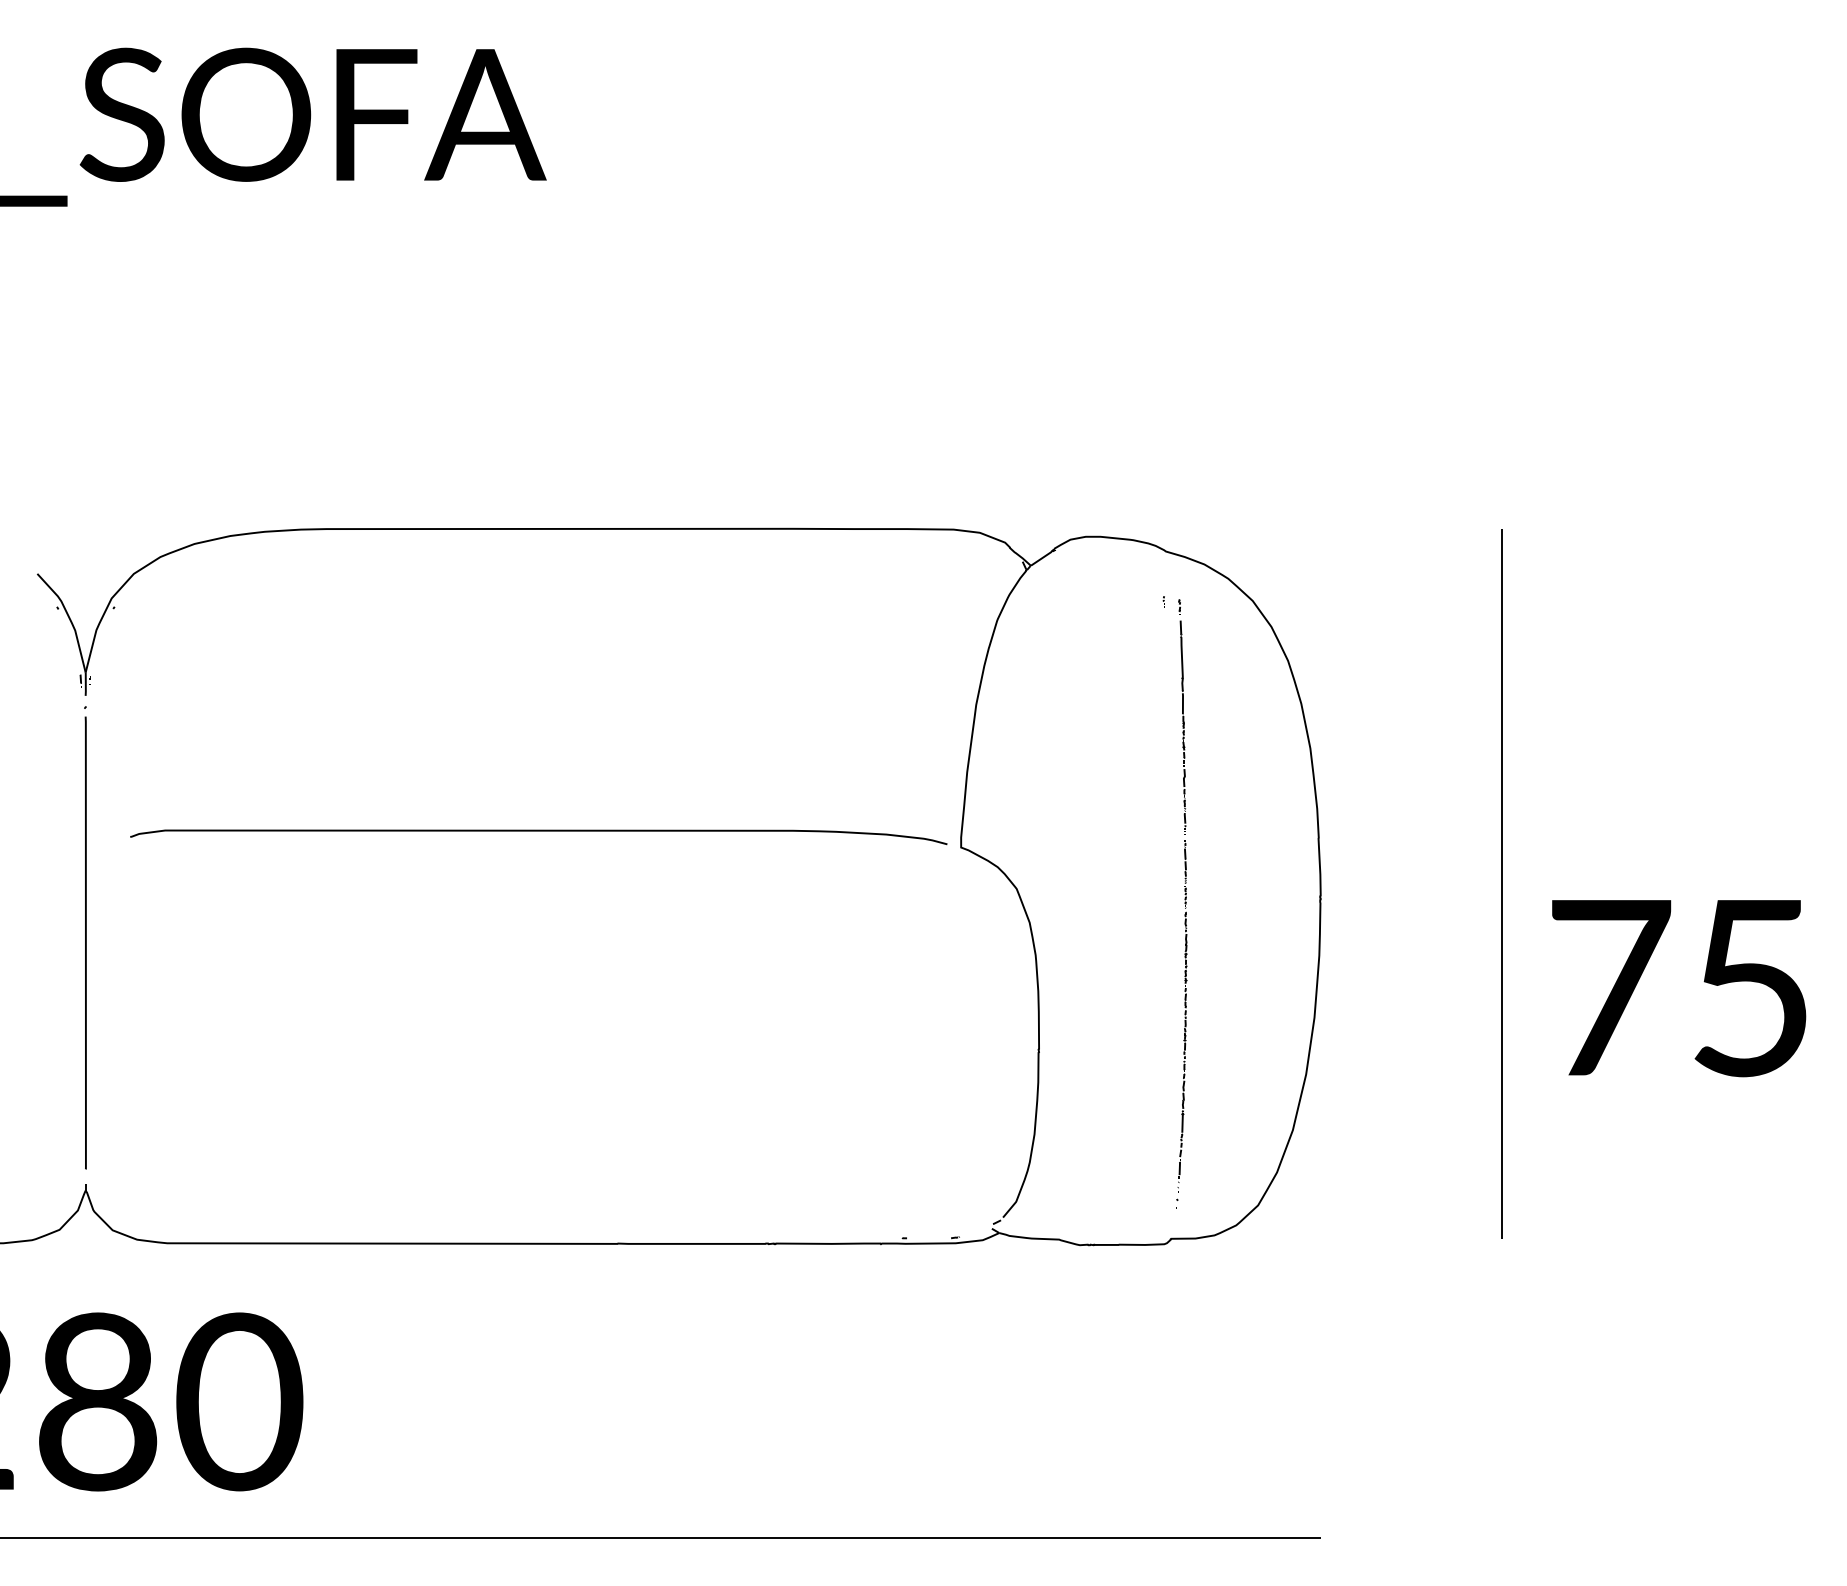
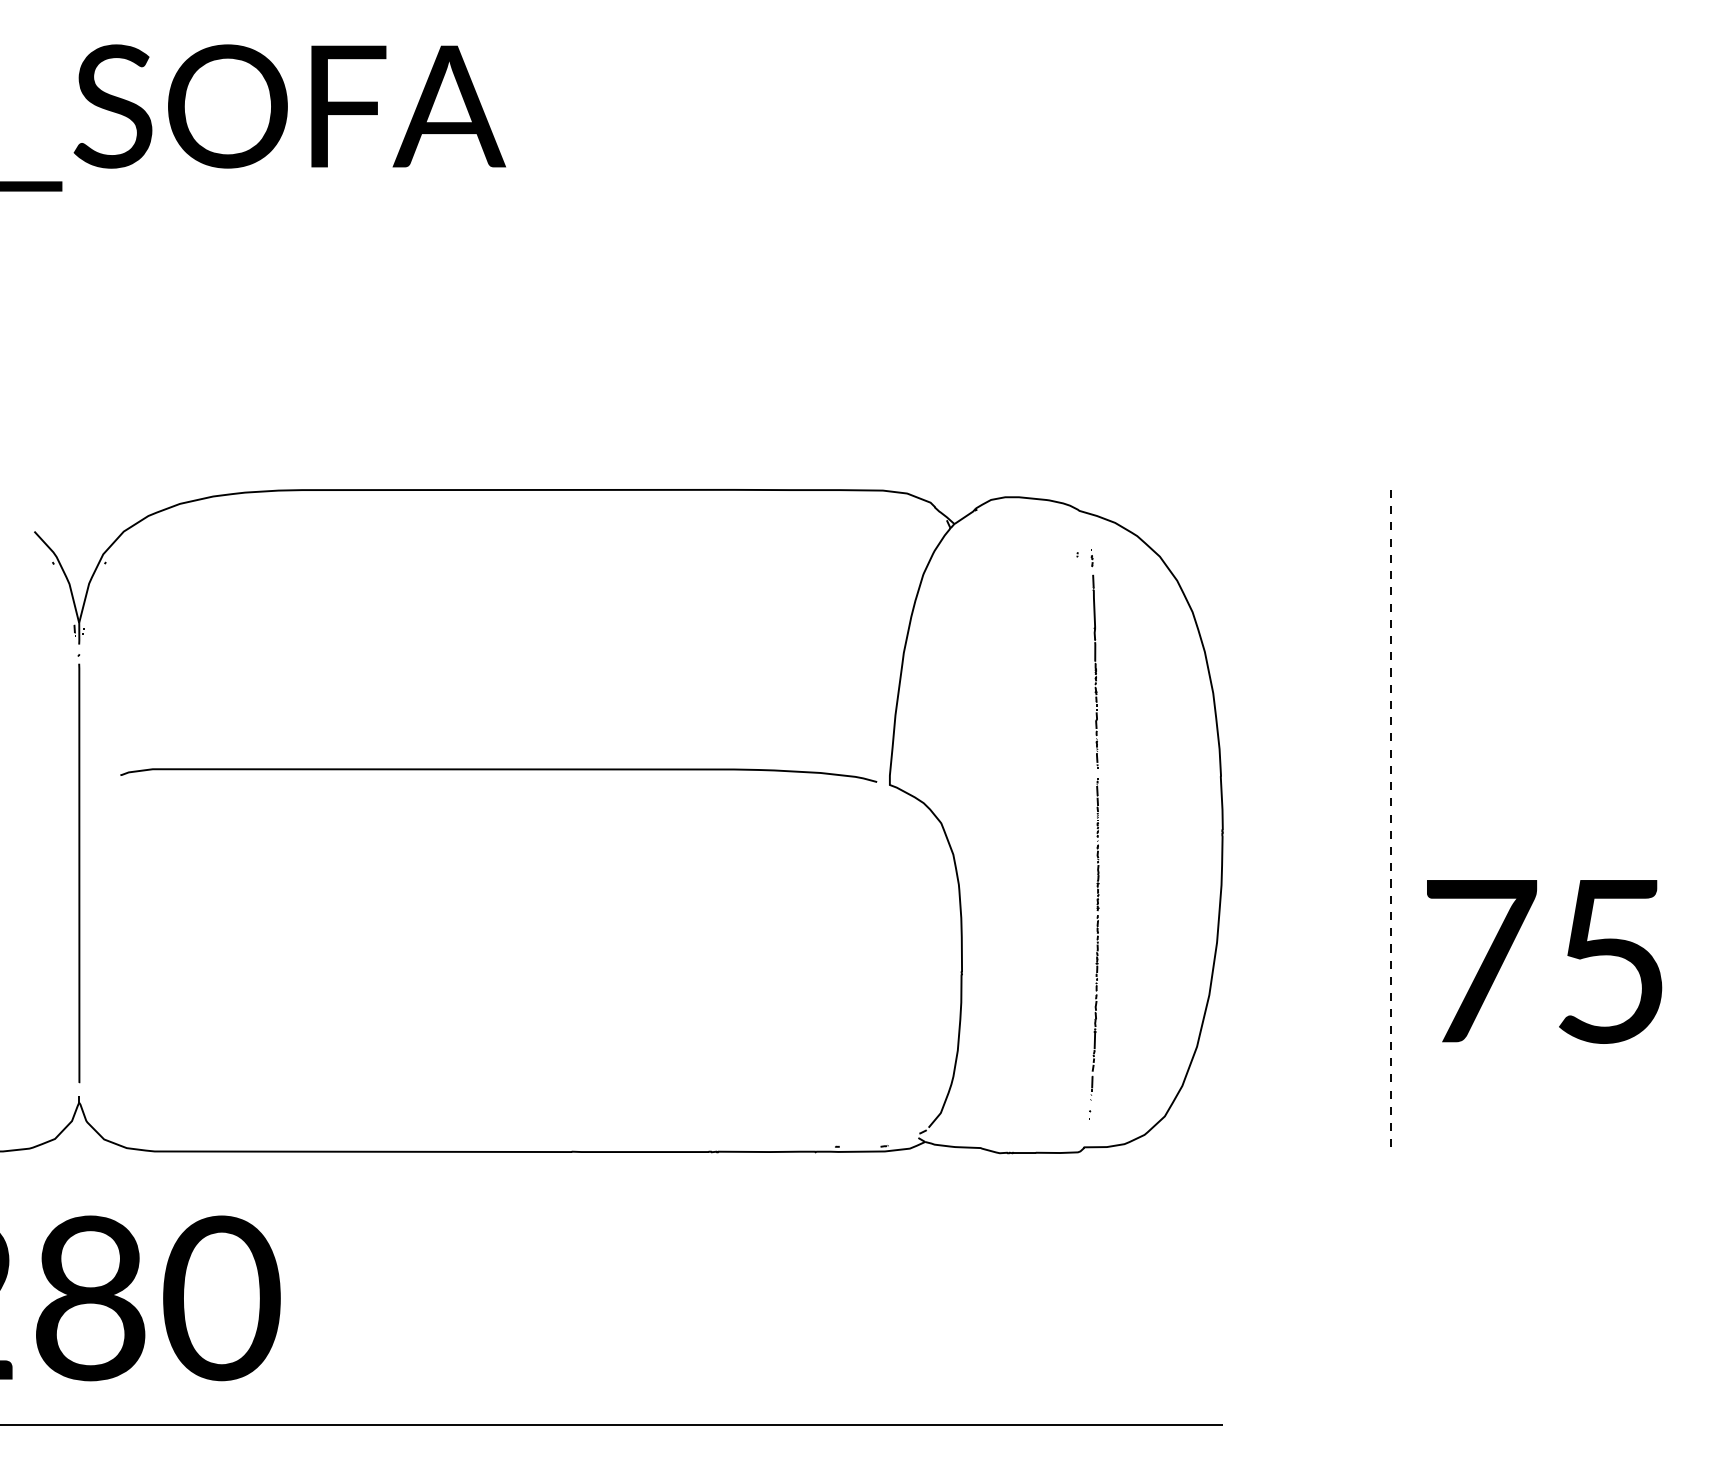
line: (1501, 884) -> (1390, 819), solid -> dashed
text: (1679, 988) -> (1544, 961), moved

